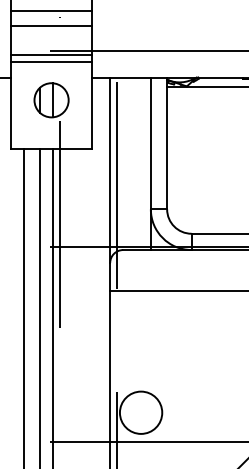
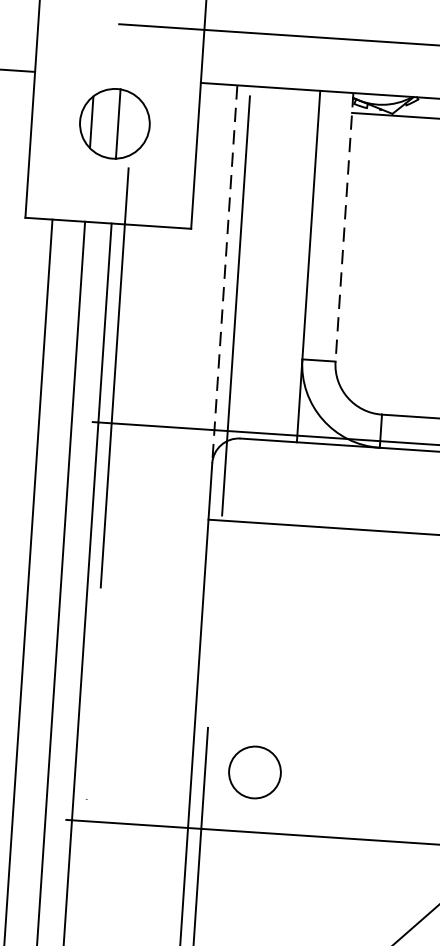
line: (51, 55) -> (120, 32), removed
line: (51, 62) -> (119, 46), removed
line: (167, 143) -> (345, 227), solid -> dashed
line: (110, 170) -> (225, 274), solid -> dashed
circle: (140, 412) -> (253, 771), size x0.6

